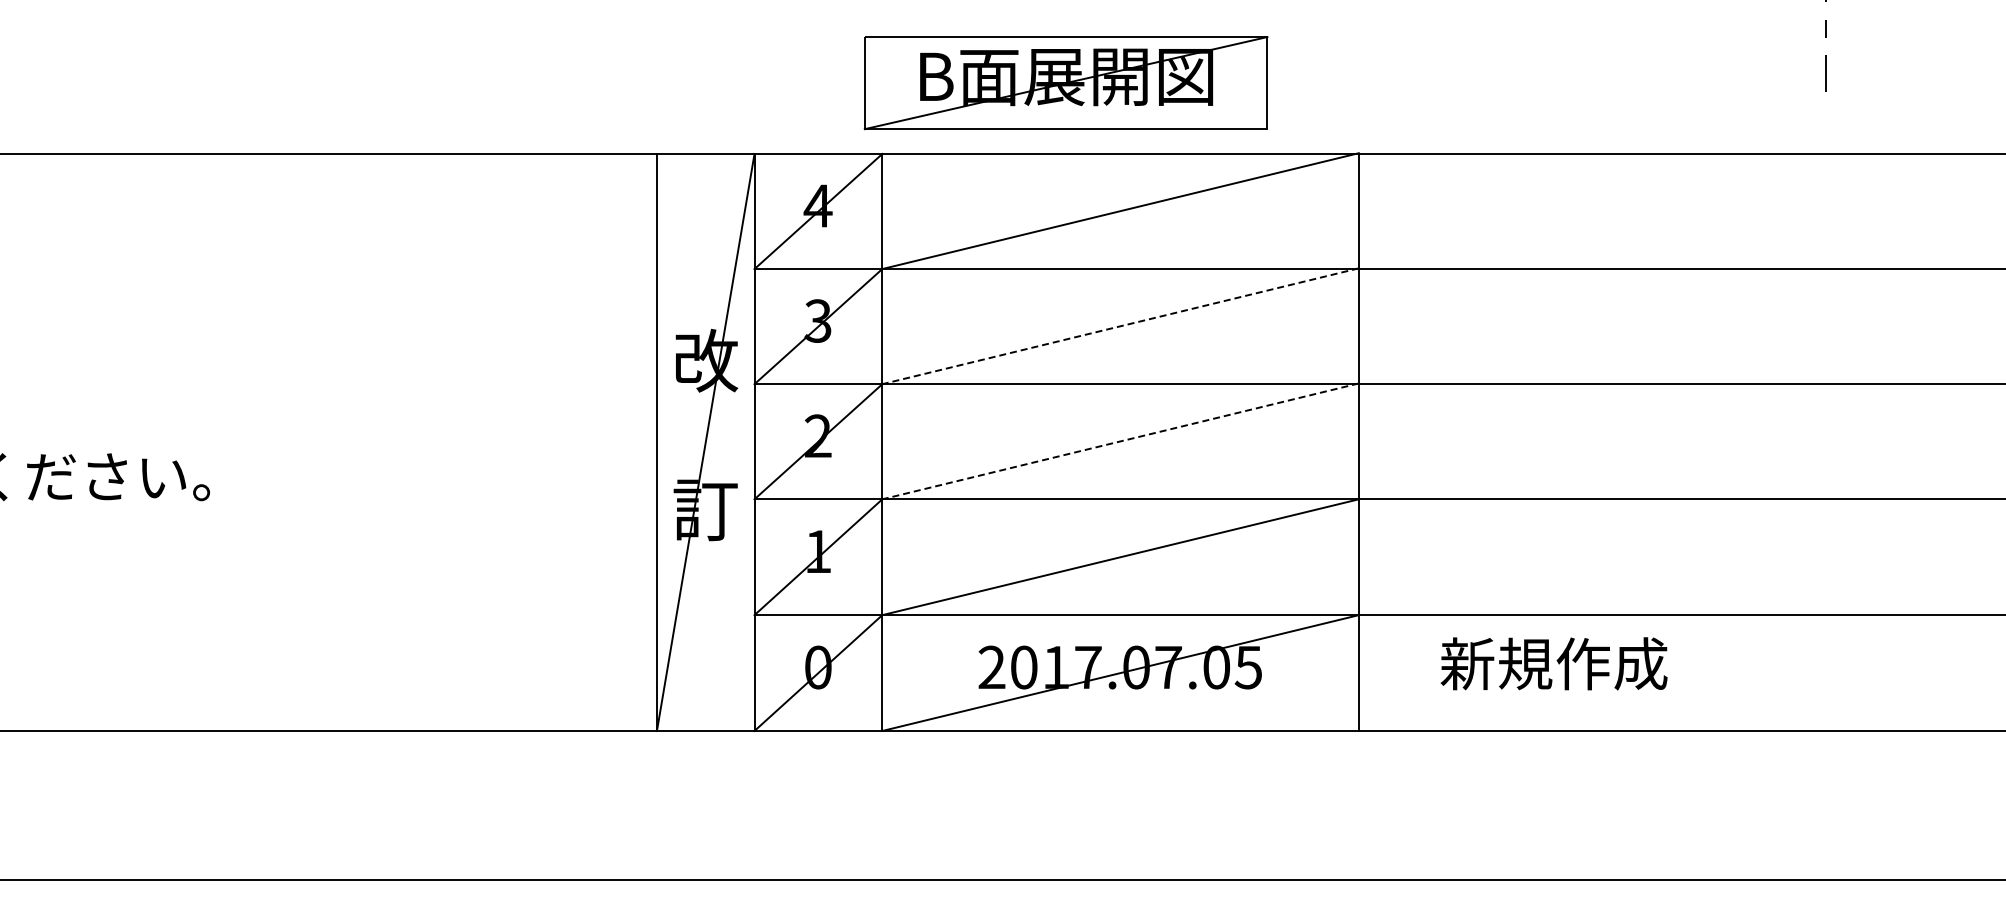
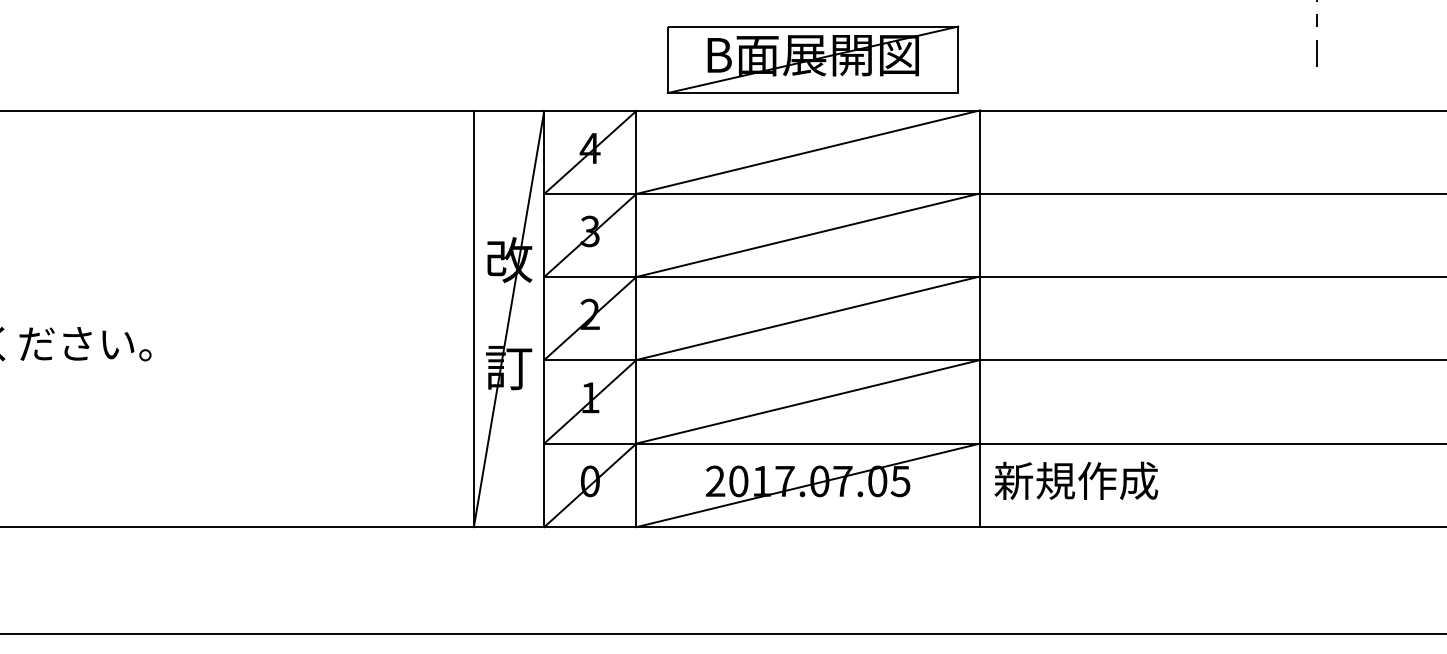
part: (1065, 83) -> (812, 60), moved
line: (1120, 326) -> (808, 235), dashed -> solid
line: (1120, 441) -> (808, 318), dashed -> solid
text: (1553, 663) -> (1075, 480), moved

